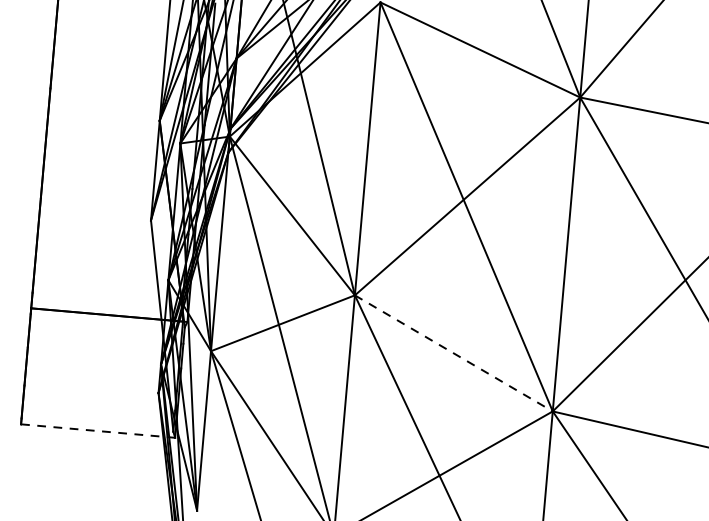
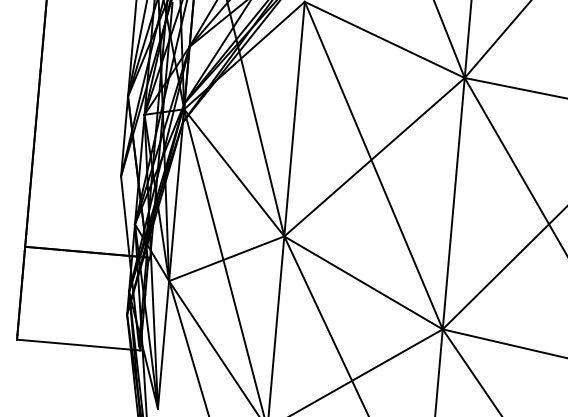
line: (453, 352) -> (363, 282), dashed -> solid
line: (97, 431) -> (78, 345), dashed -> solid

